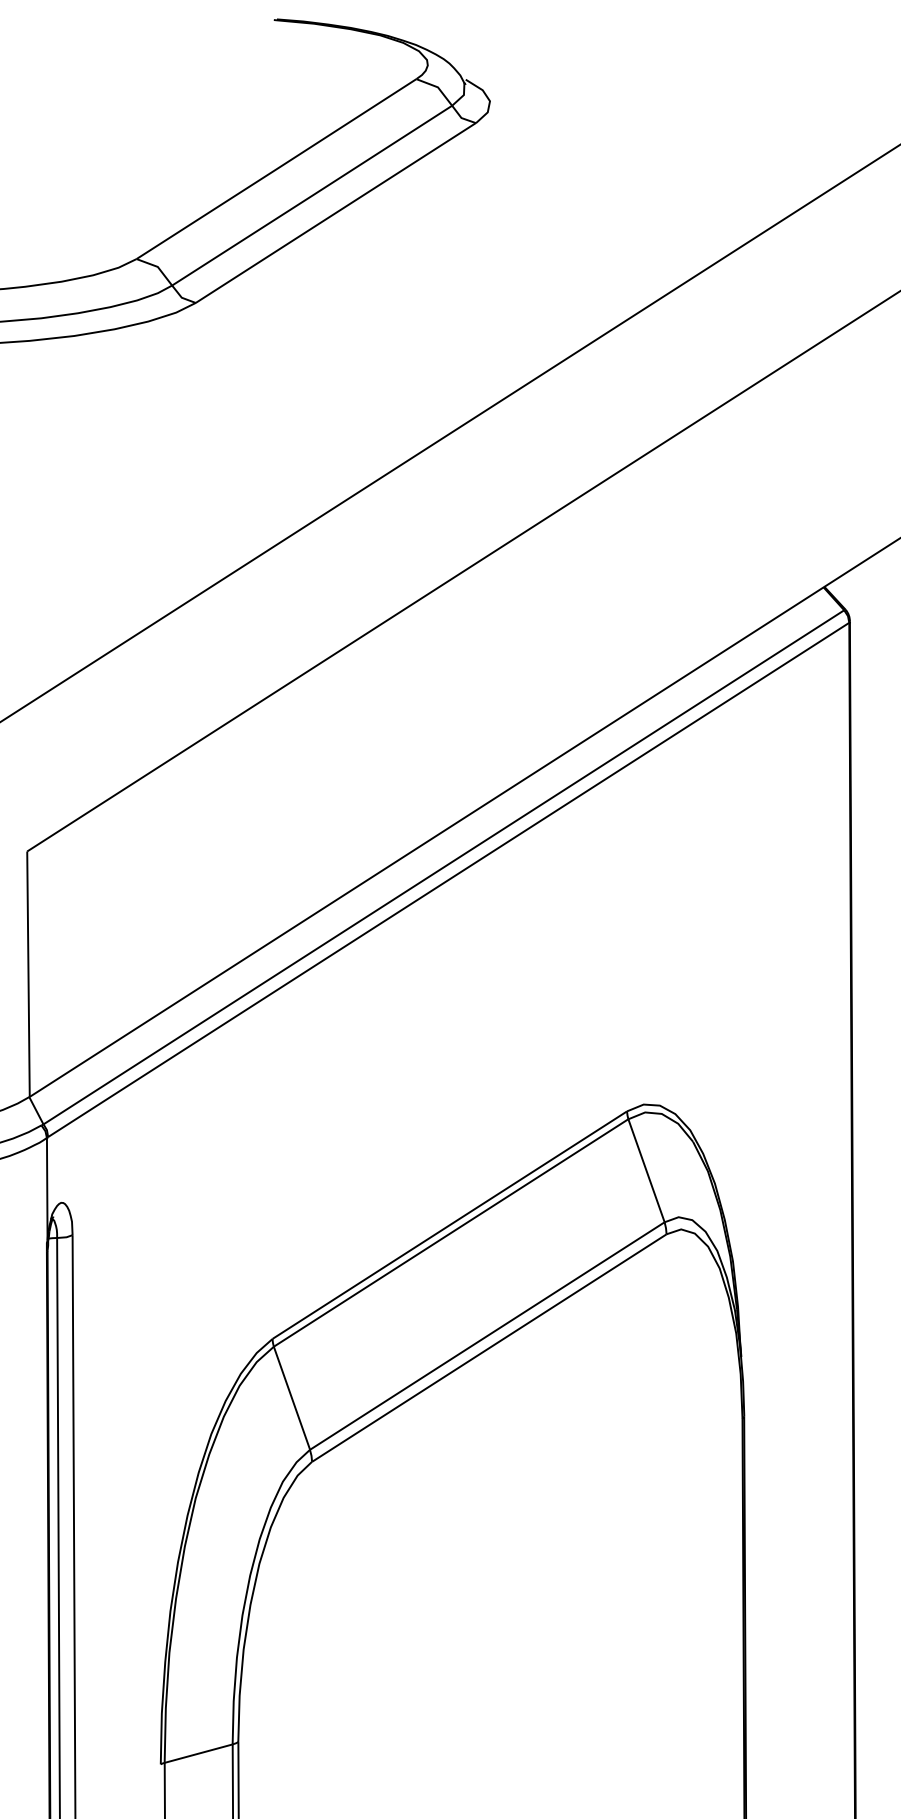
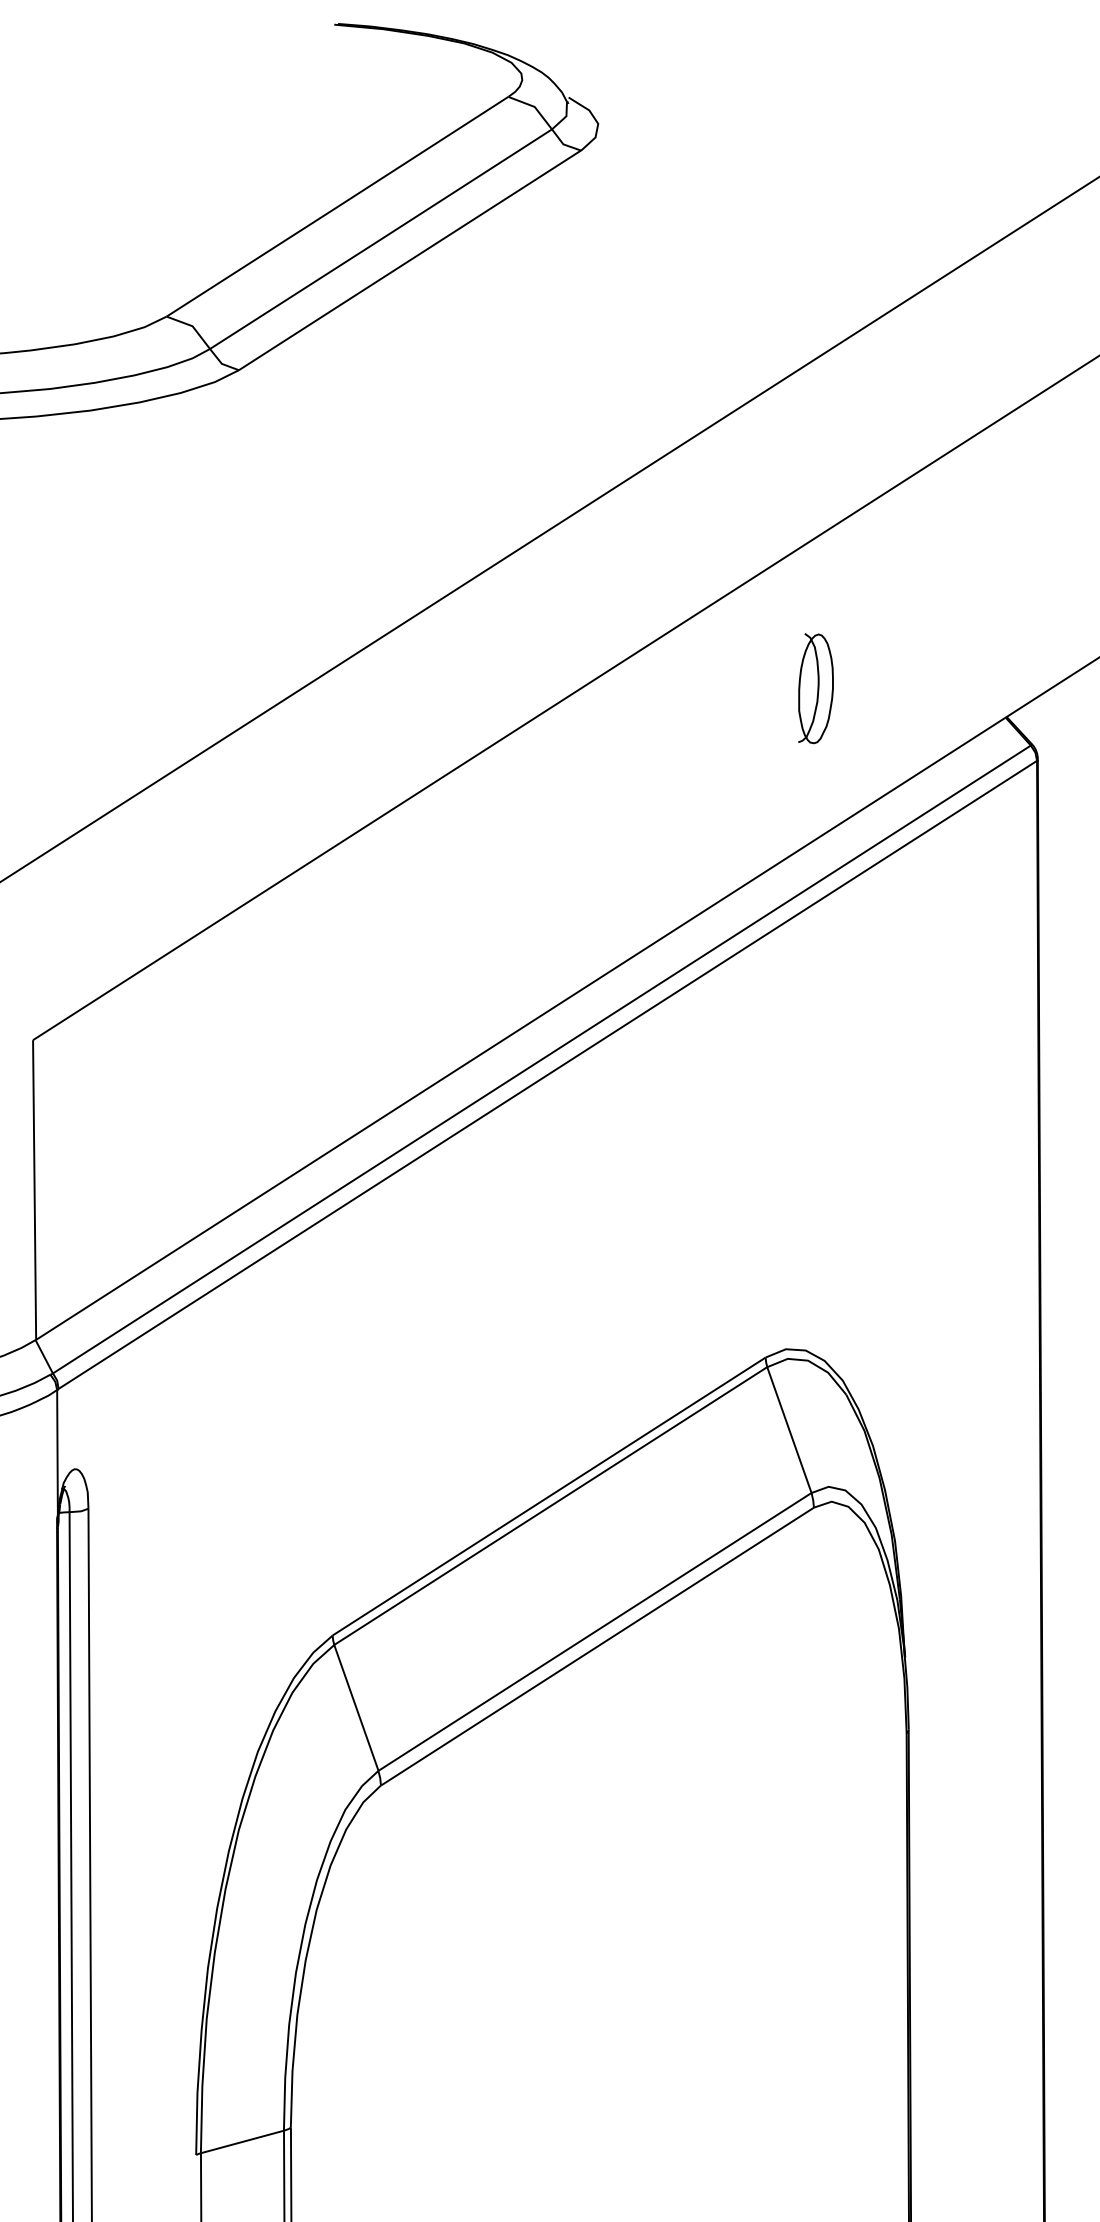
part: (668, 563) -> (816, 688), added

